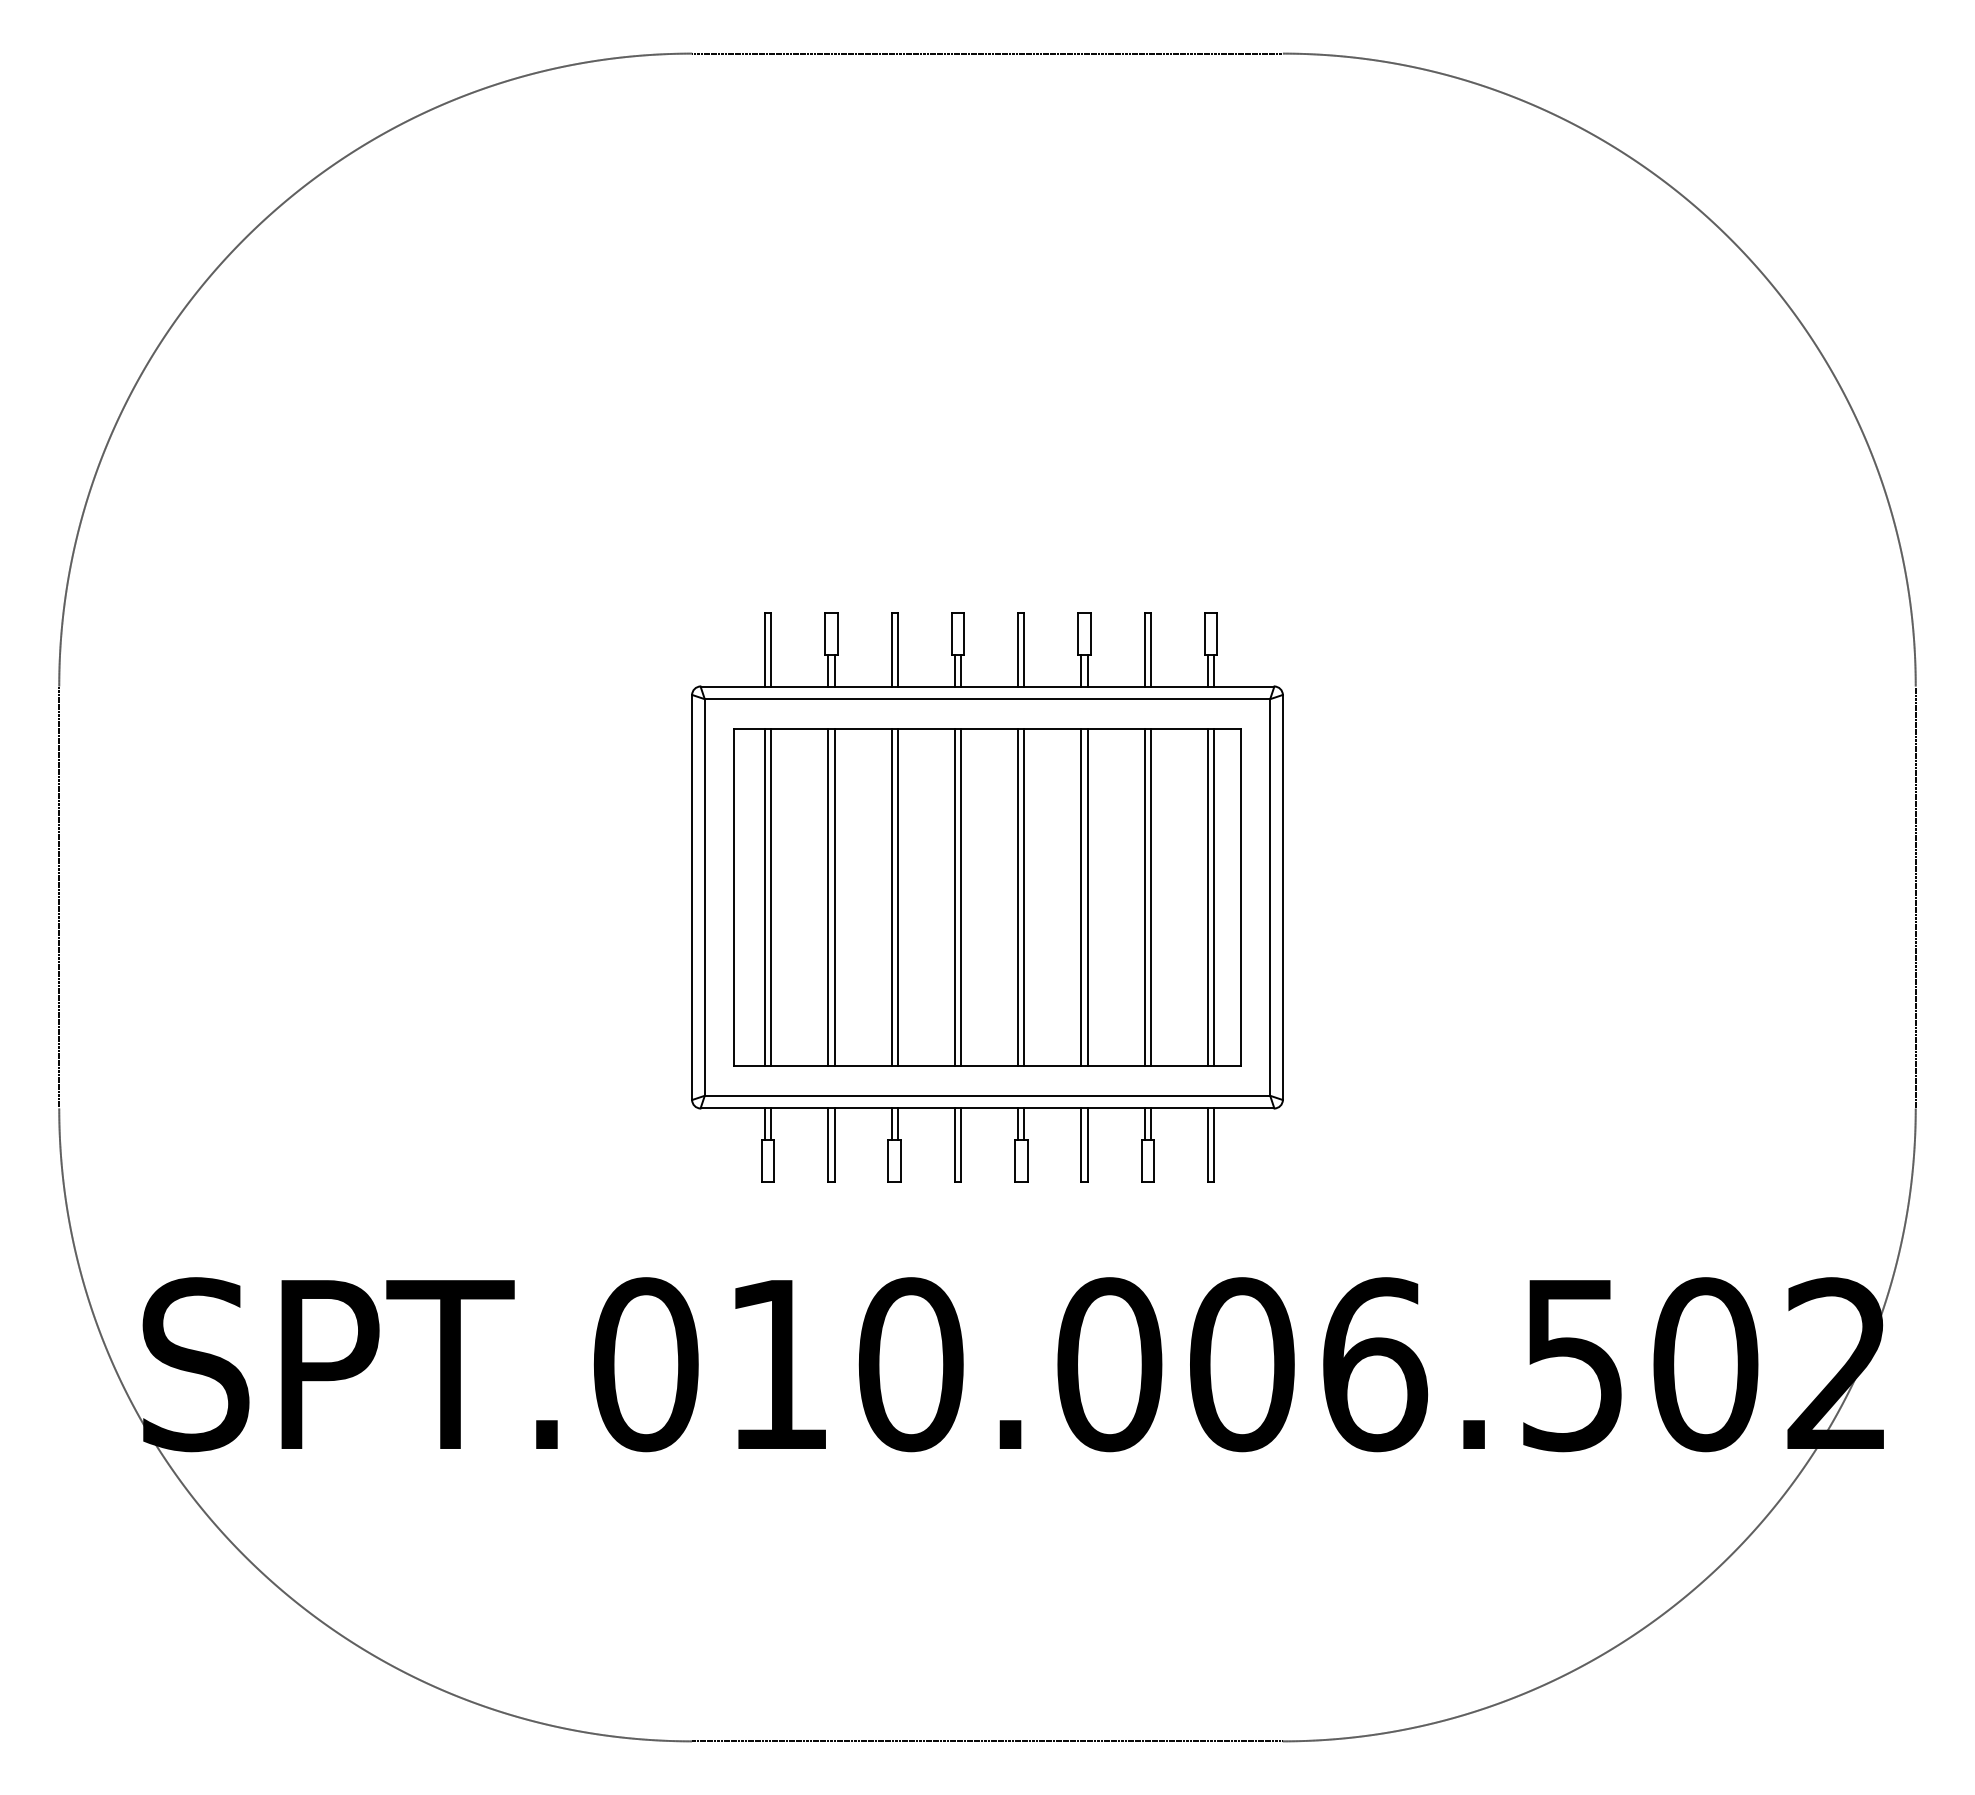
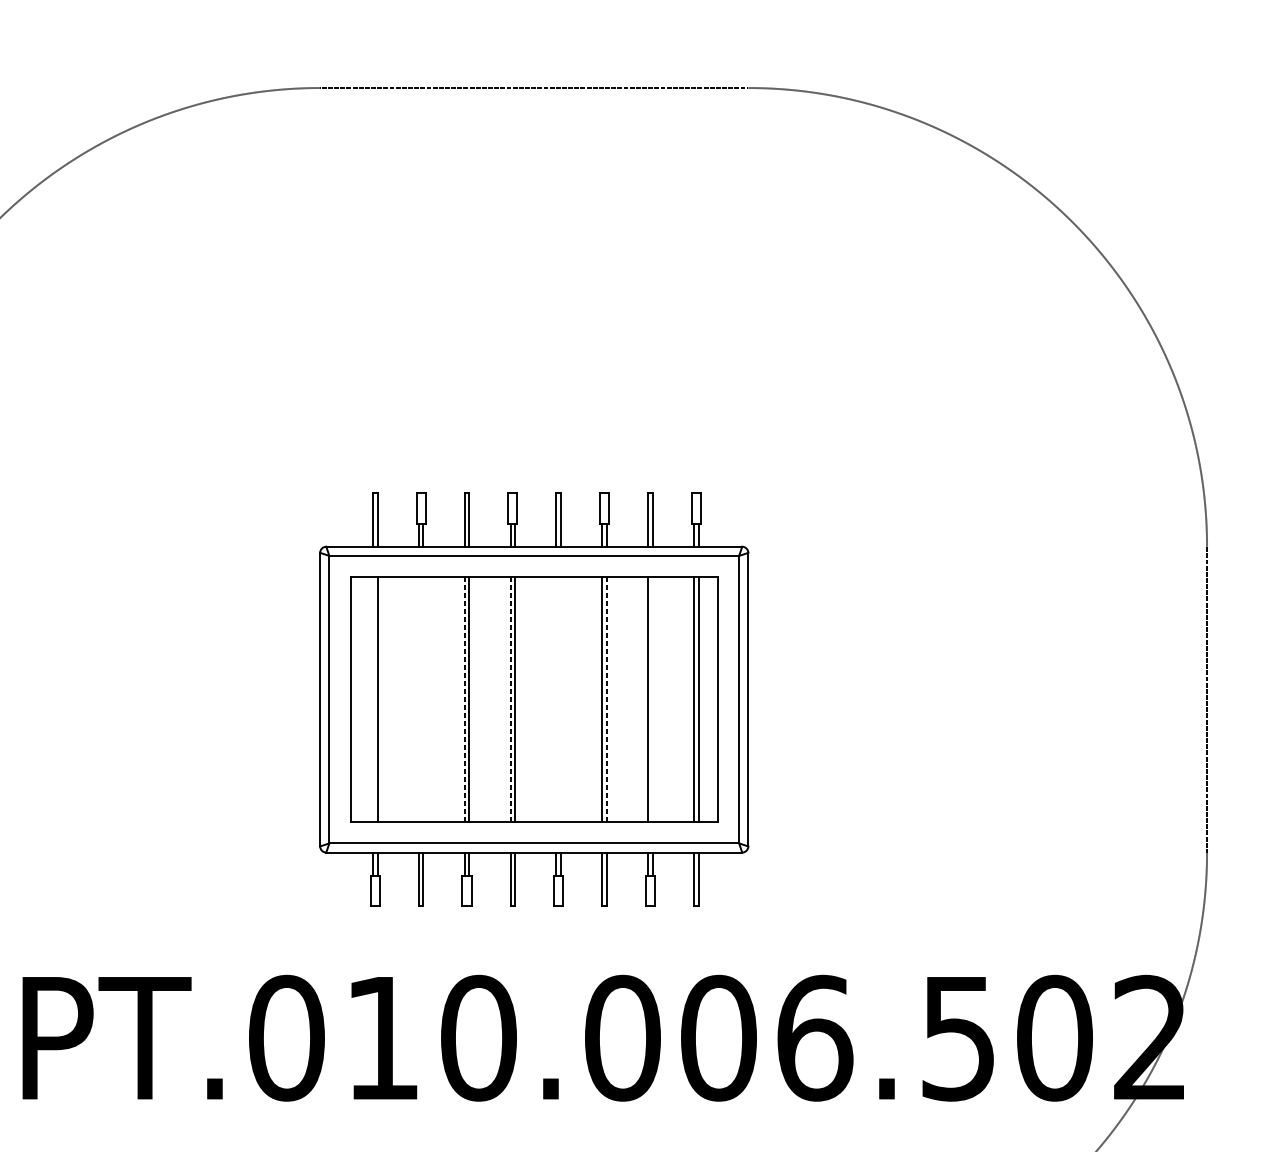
line: (764, 897) -> (372, 699), removed
line: (828, 897) -> (419, 699), removed
line: (834, 897) -> (423, 699), removed
line: (891, 897) -> (464, 699), solid -> dashed
line: (954, 897) -> (510, 699), solid -> dashed
line: (1018, 897) -> (556, 699), removed
line: (1024, 897) -> (561, 699), removed
line: (1087, 897) -> (606, 699), solid -> dashed
line: (1150, 897) -> (652, 699), removed

